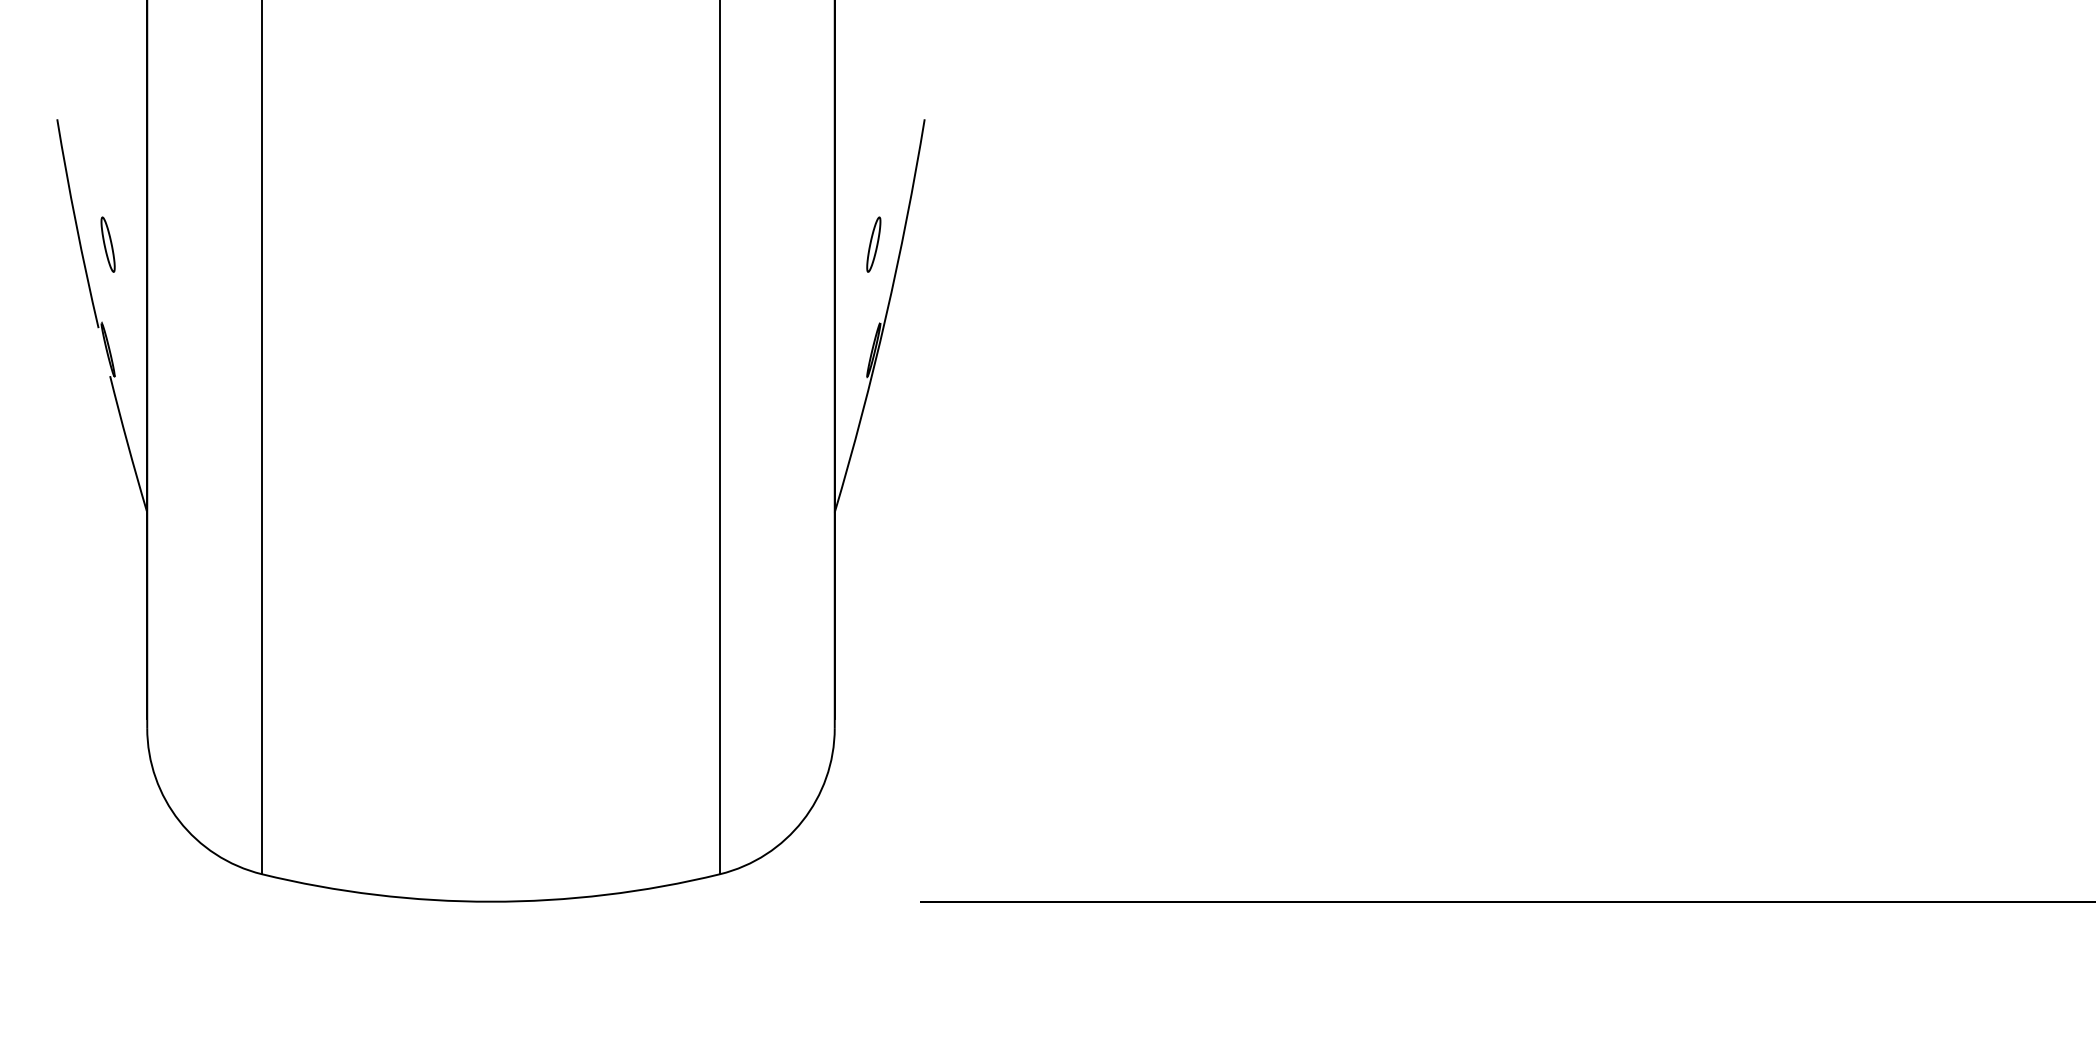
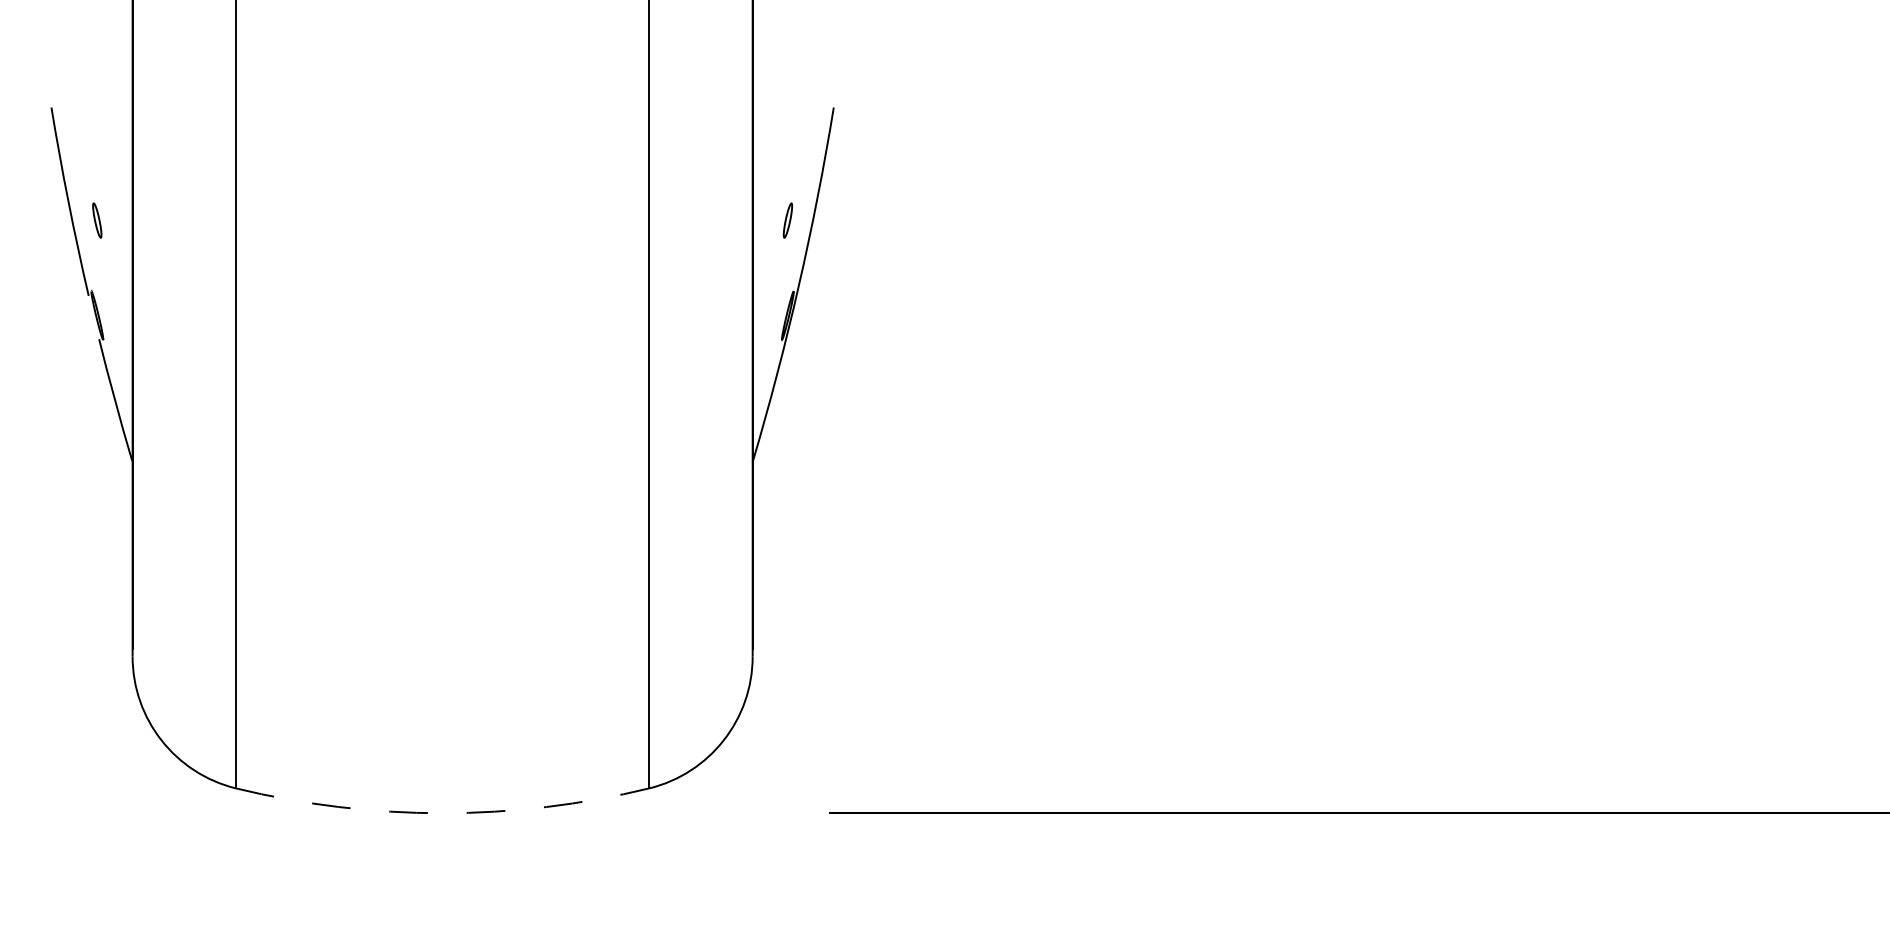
part: (107, 244) -> (96, 220), size x0.7
part: (873, 244) -> (787, 220), size x0.7
arc: (491, 901) -> (443, 813), solid -> dashed

